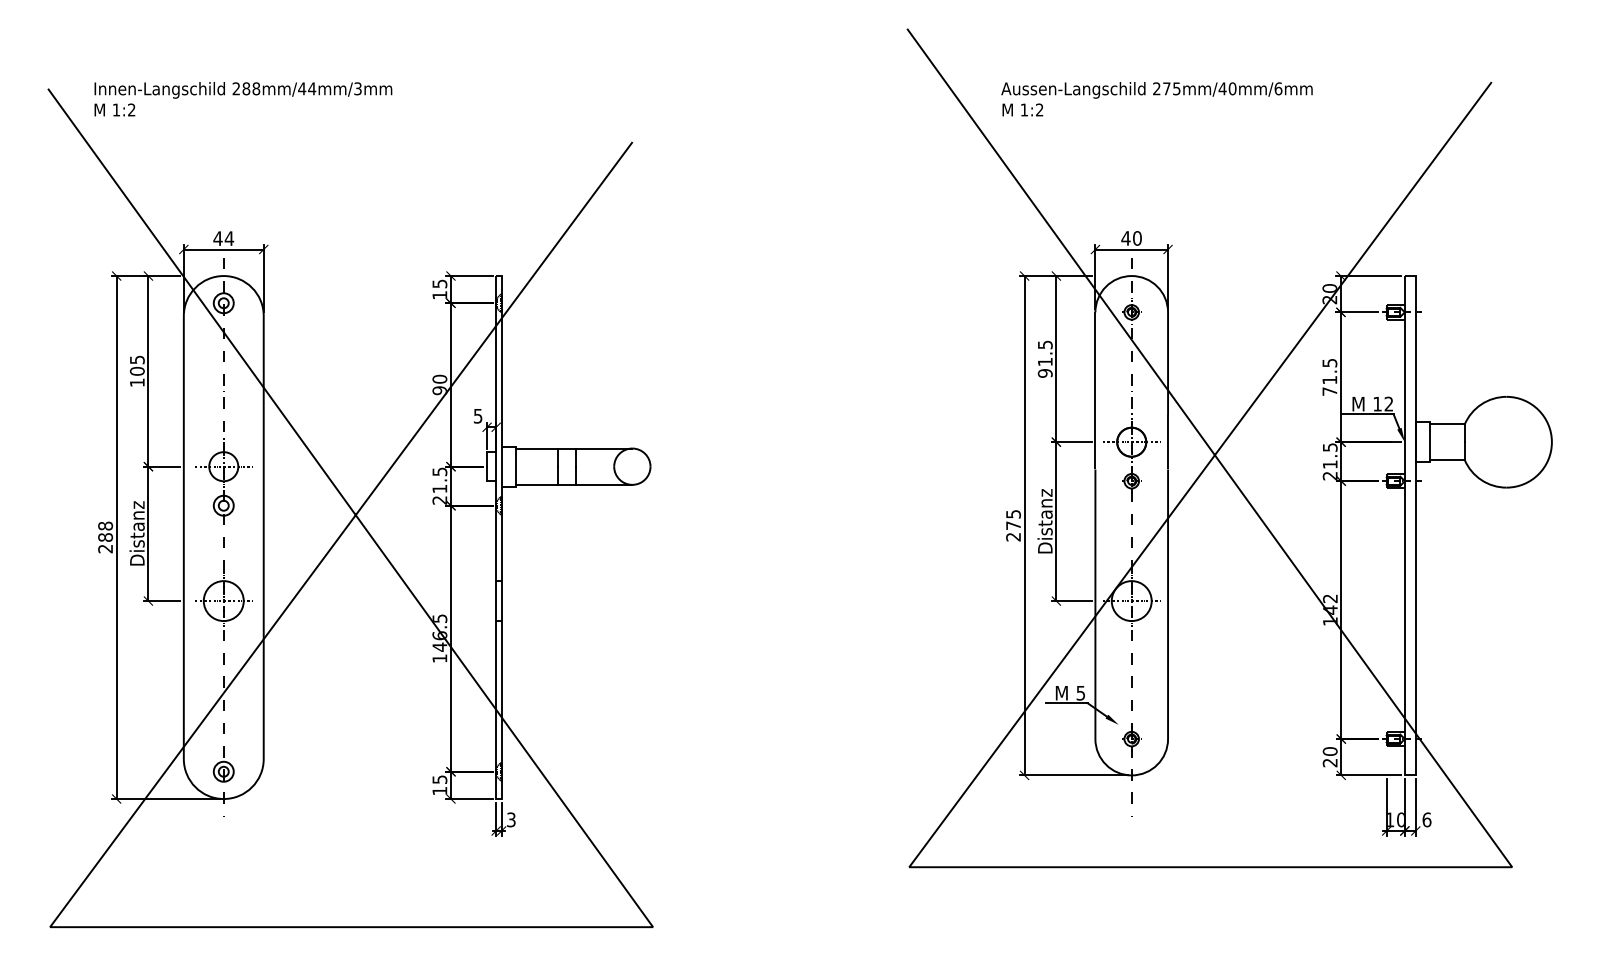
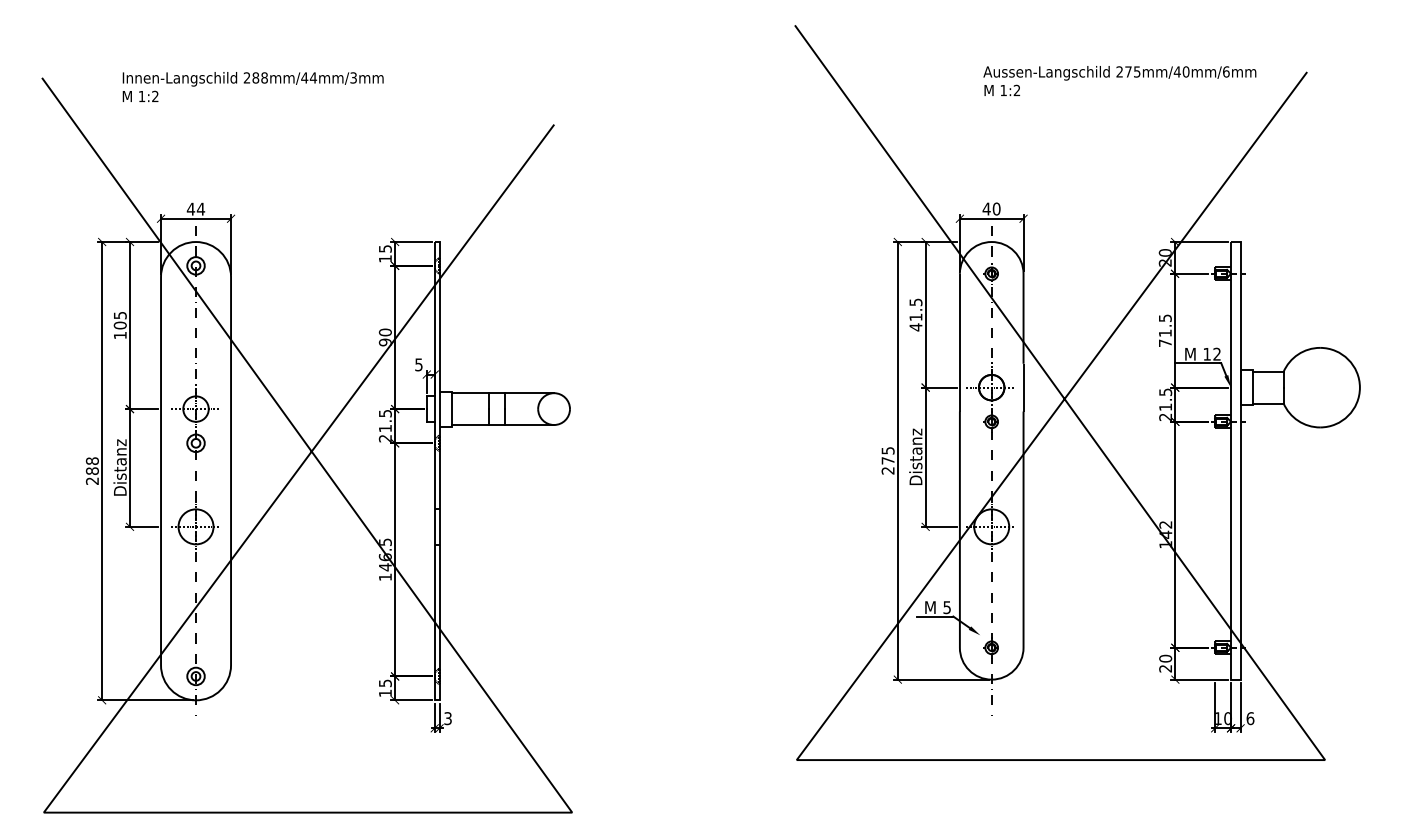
text: (242, 98) -> (252, 86), moved
text: (1156, 98) -> (1119, 80), moved
text: (1044, 373) -> (915, 327), 91.5 -> 41.5

